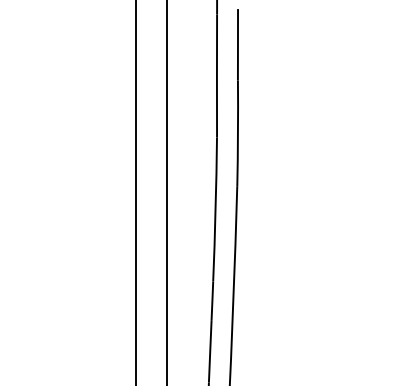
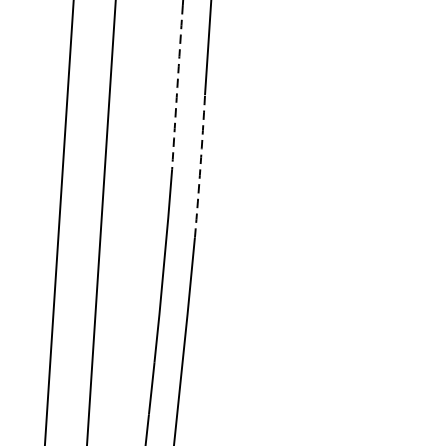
arc: (216, 75) -> (176, 86), solid -> dashed
arc: (237, 133) -> (199, 166), solid -> dashed

